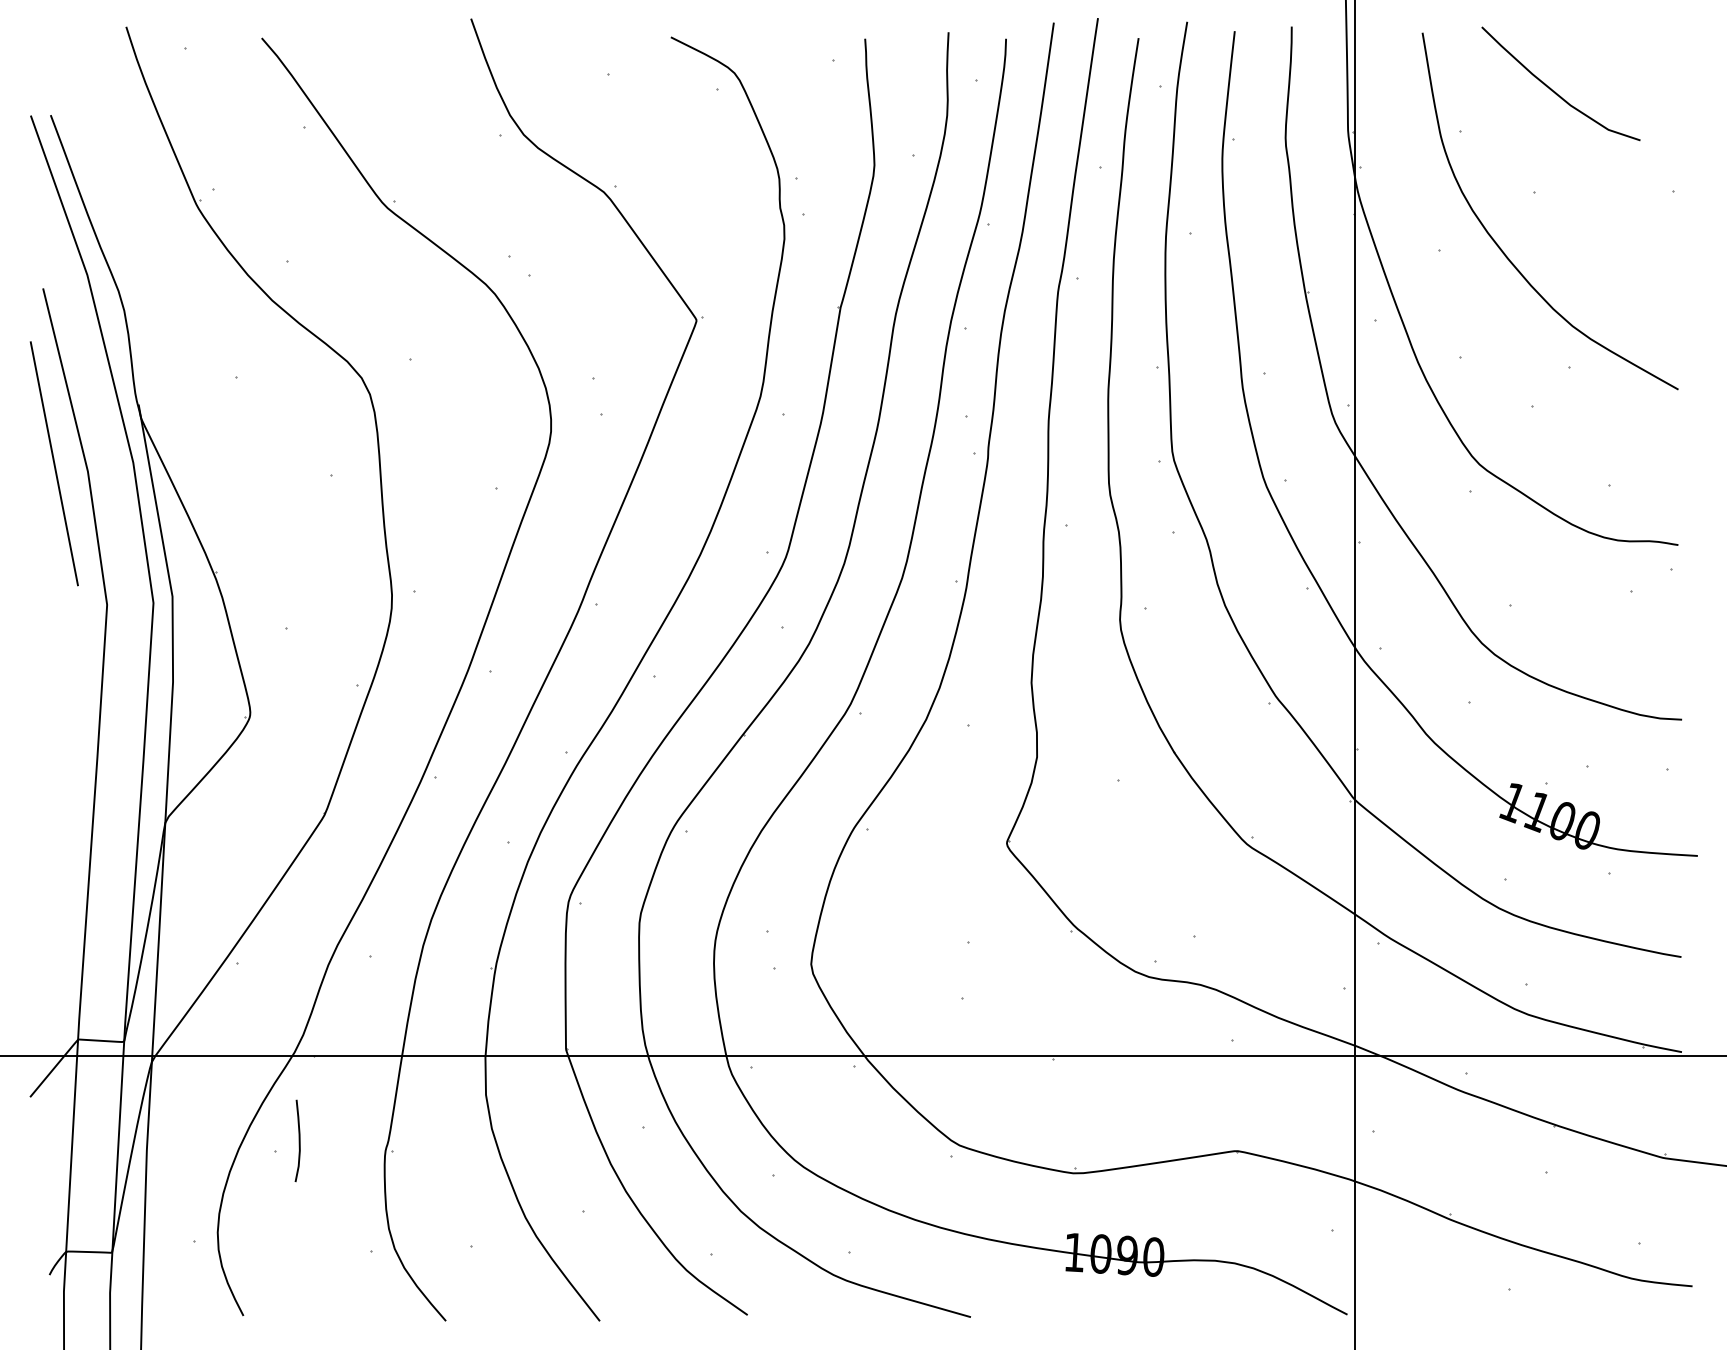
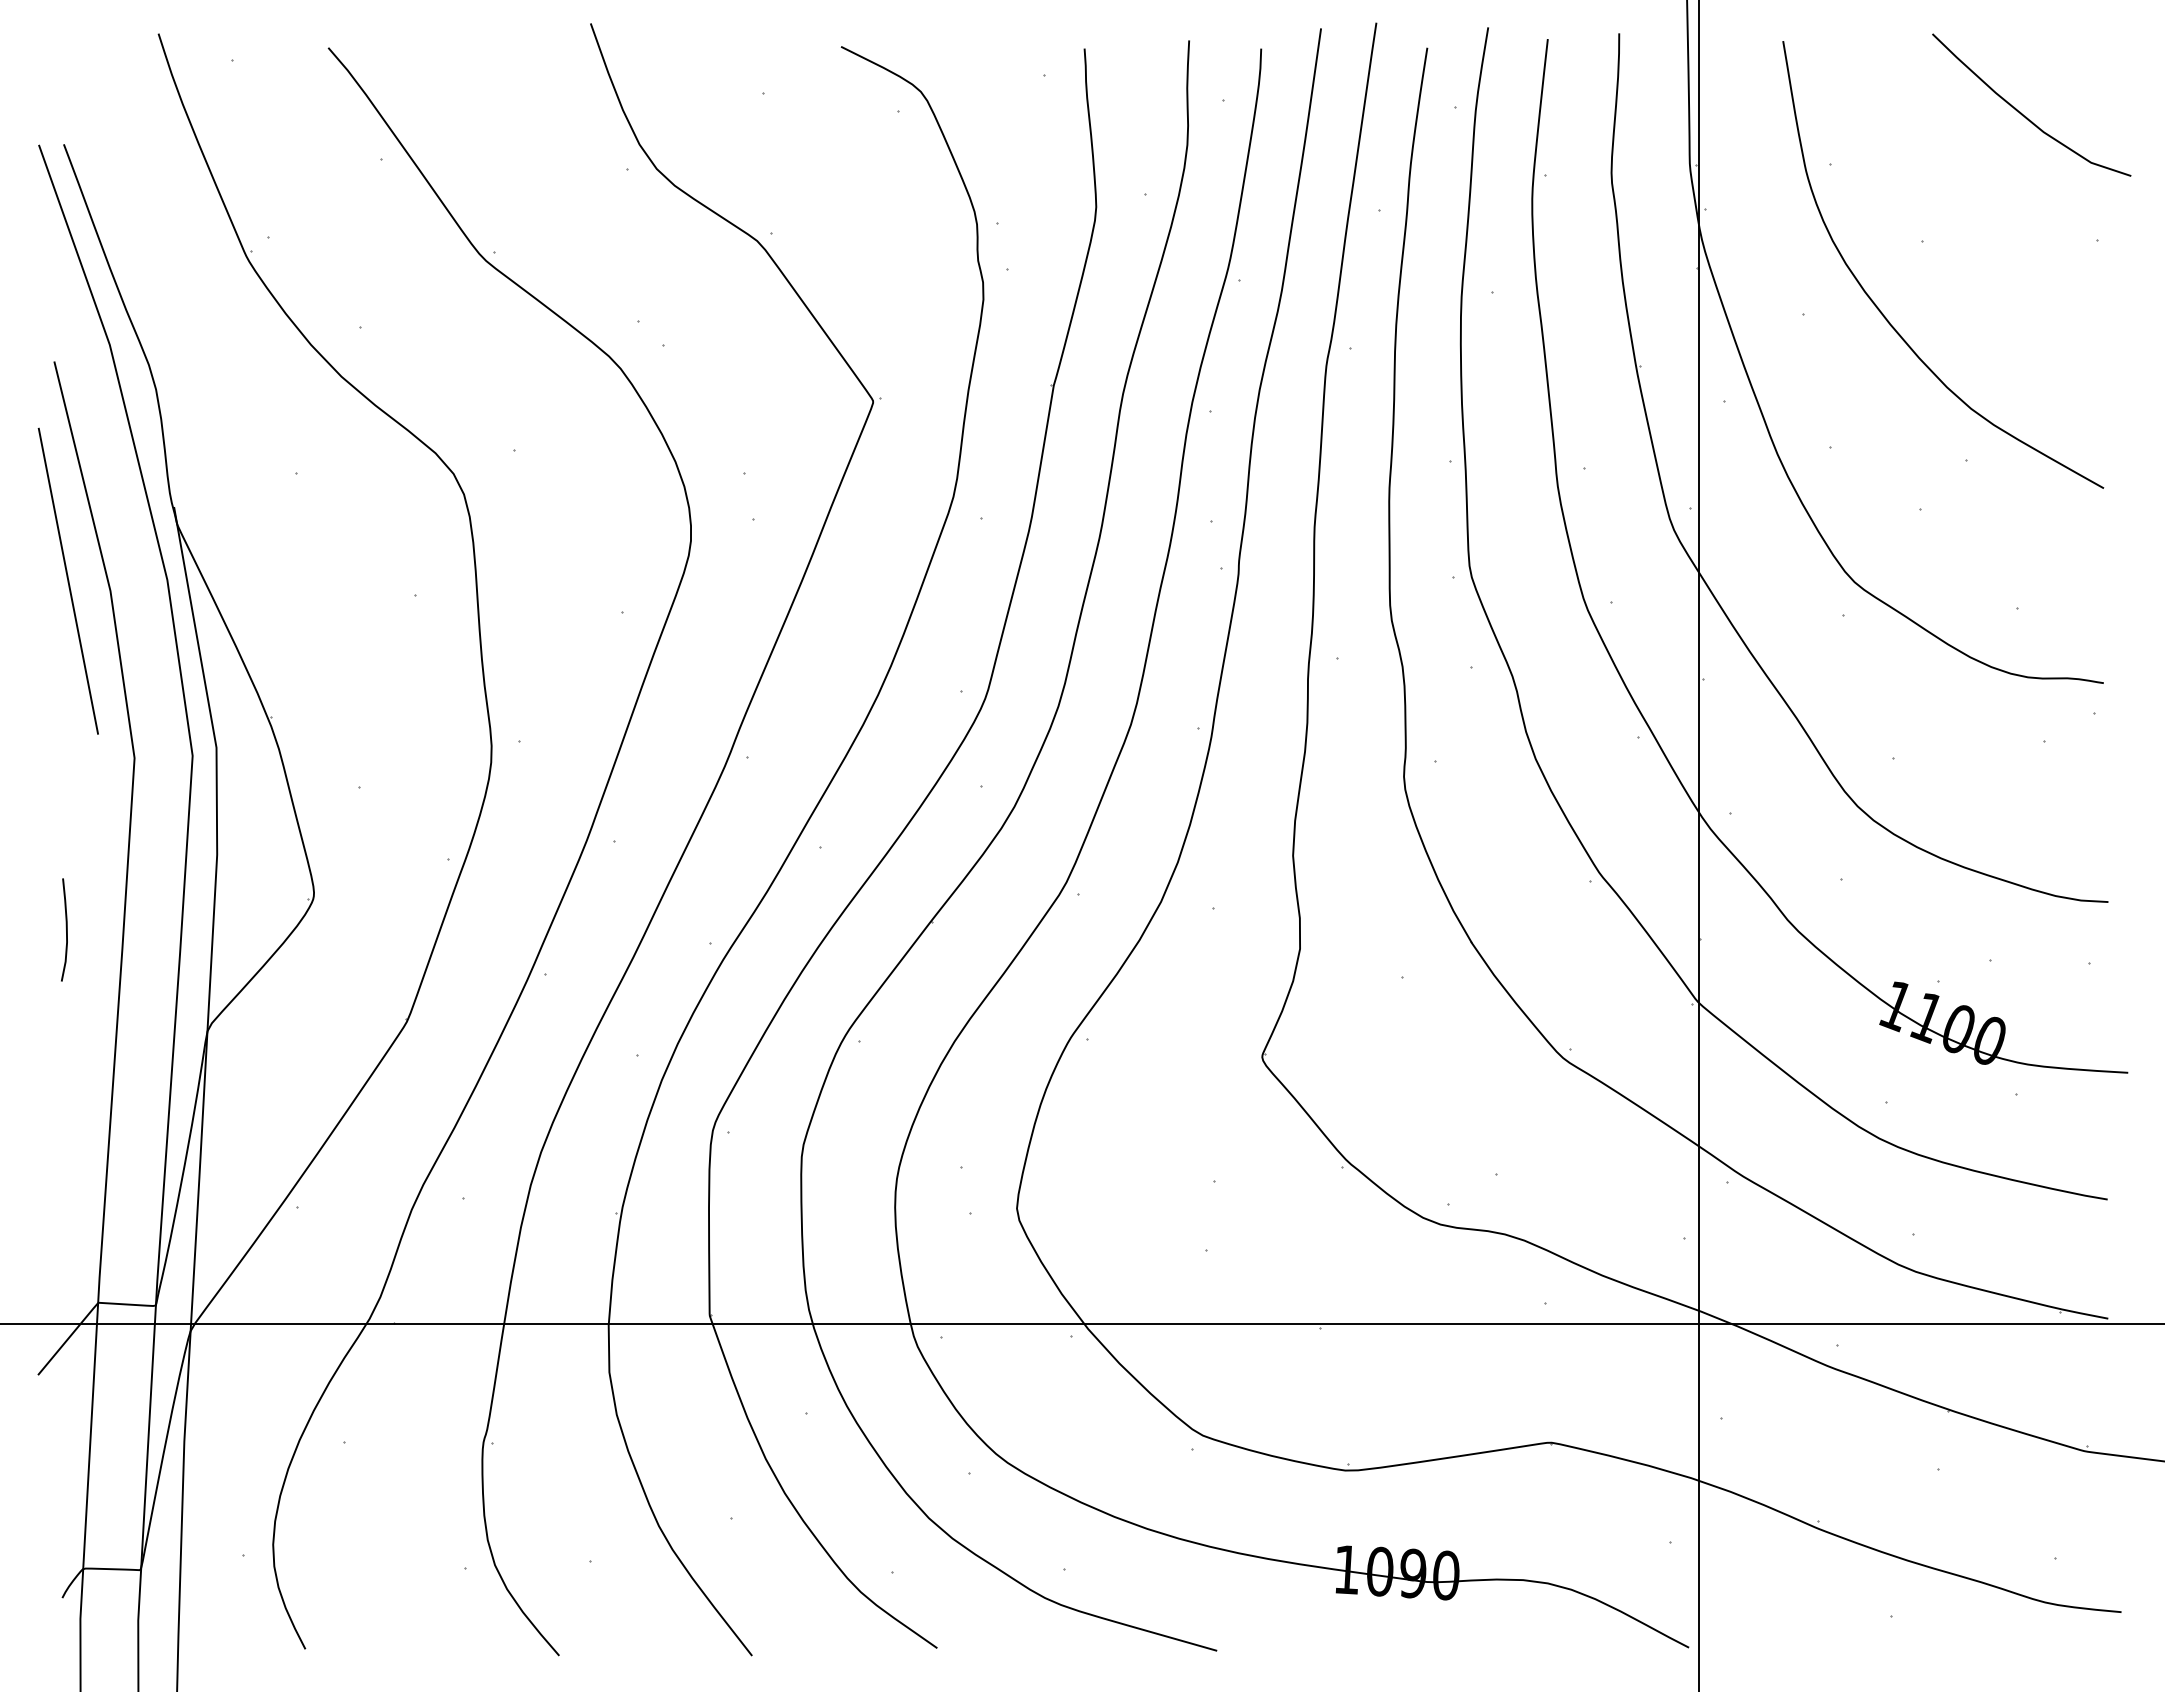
curve: (1553, 90) -> (2022, 113), moved
curve: (299, 1140) -> (66, 929), moved

